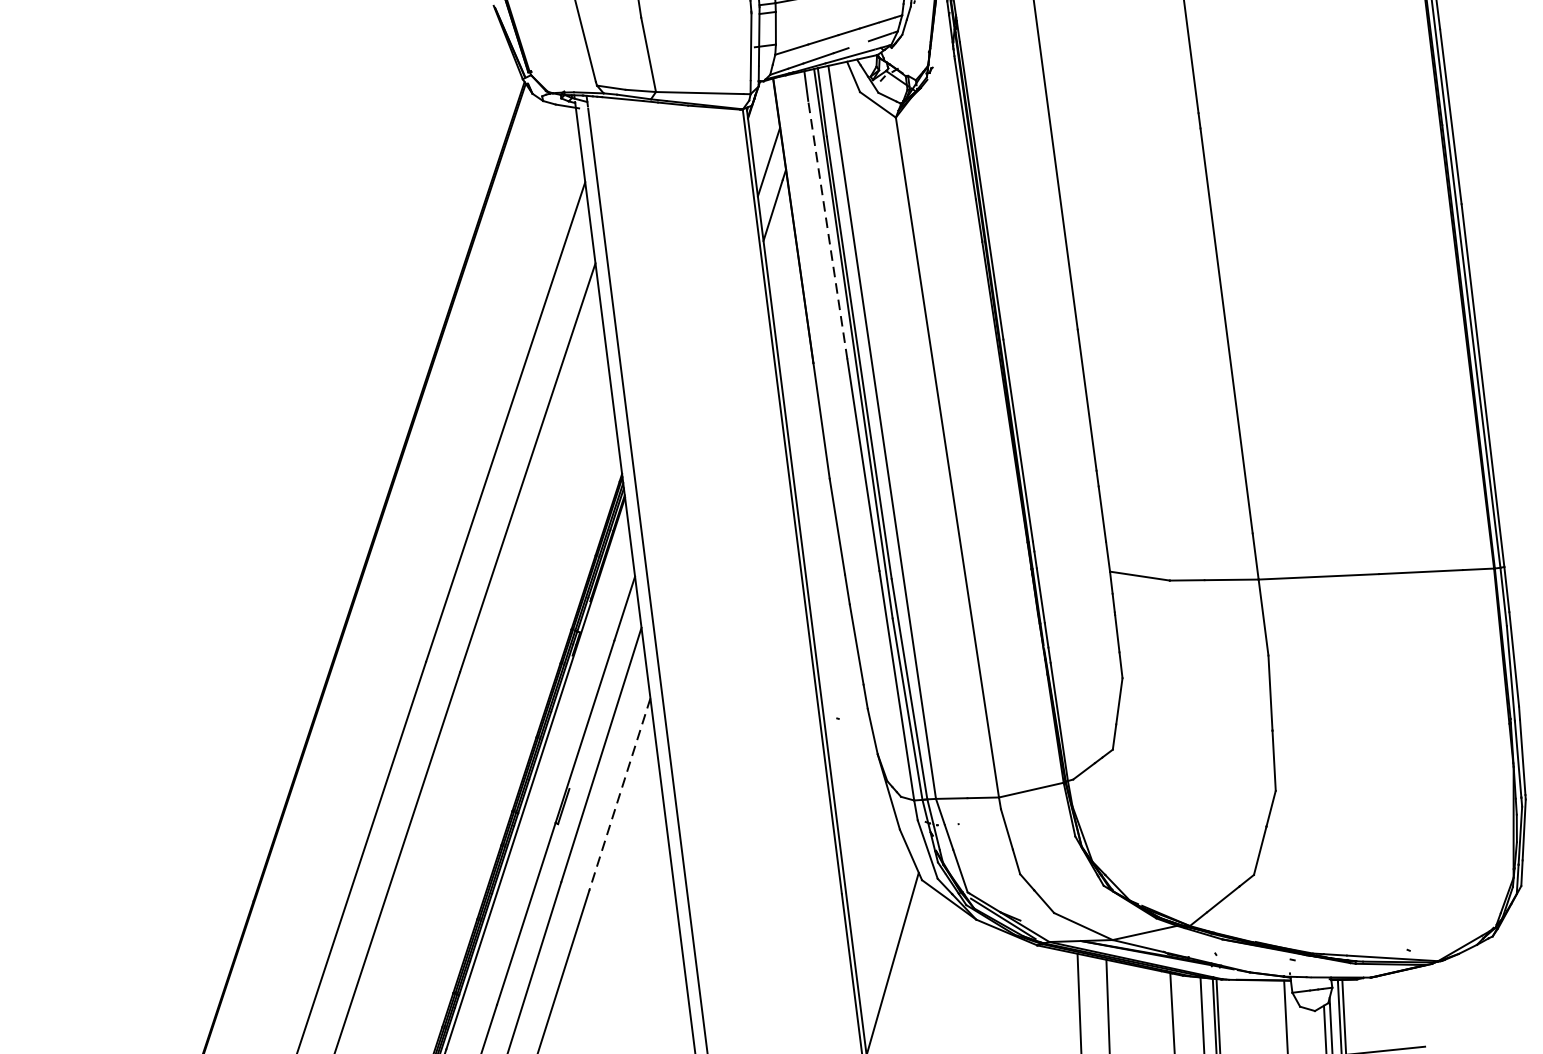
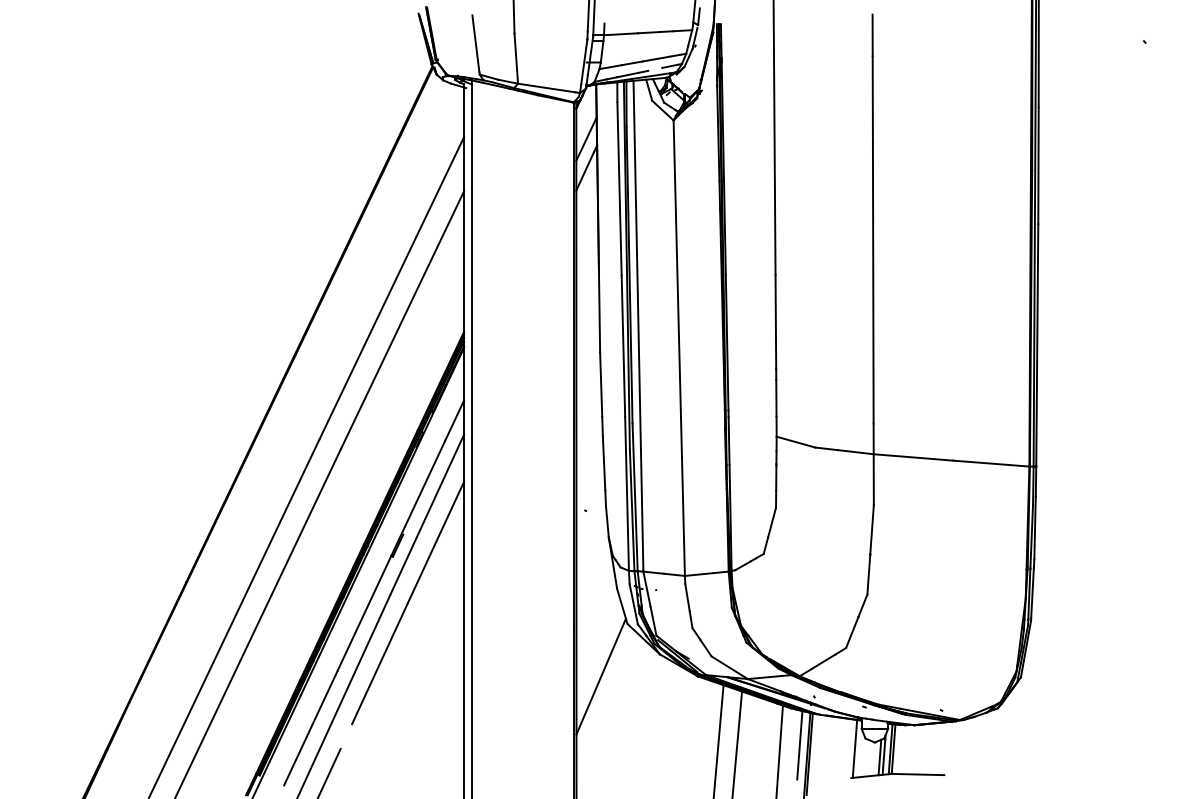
line: (827, 229) -> (619, 188), dashed -> solid
line: (619, 794) -> (435, 542), dashed -> solid

